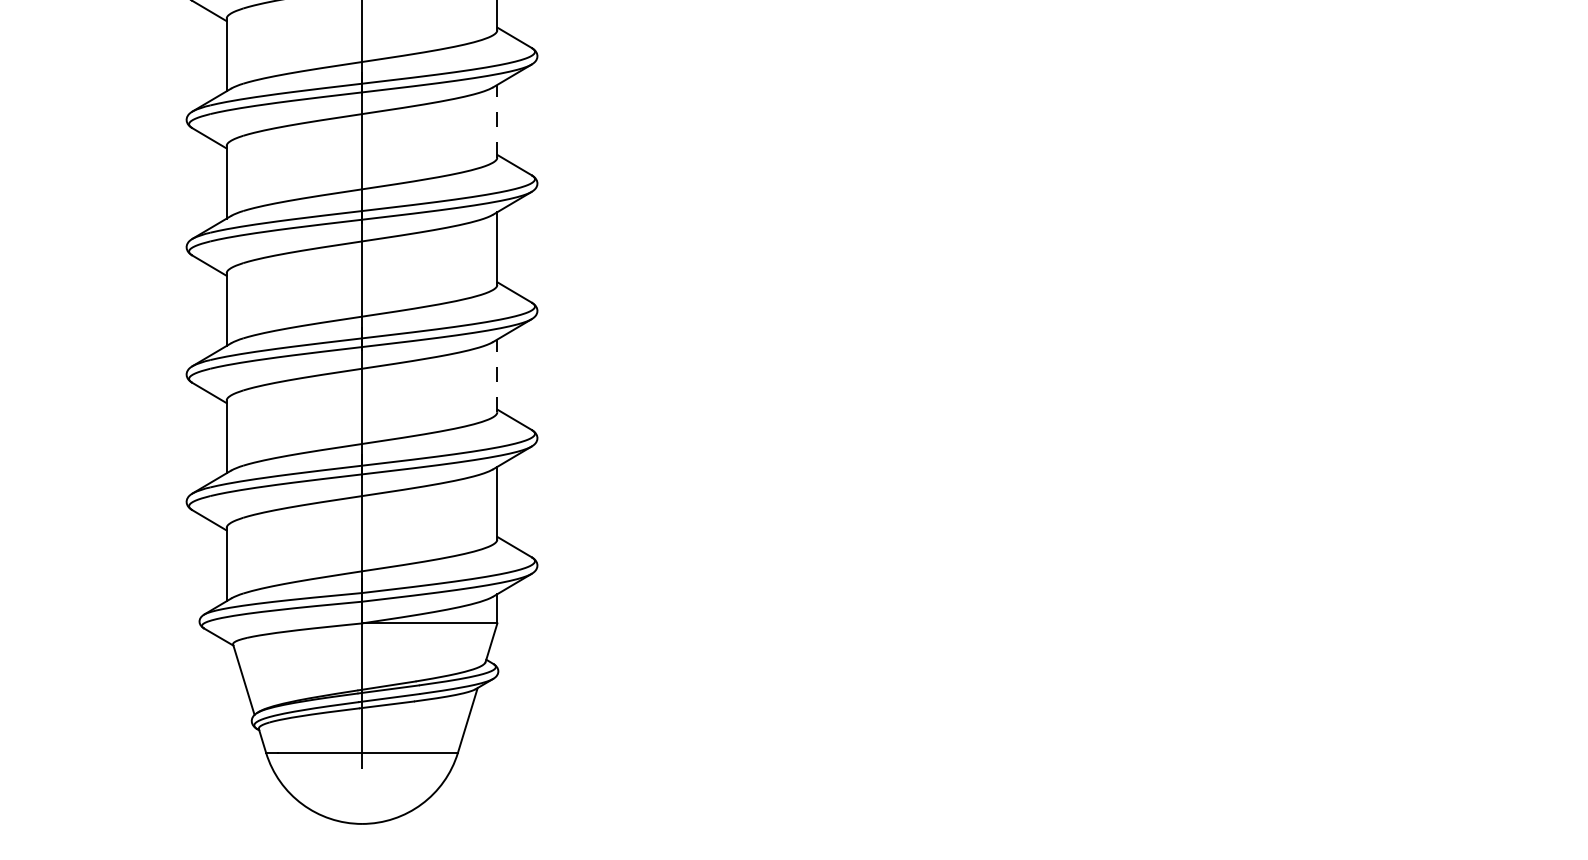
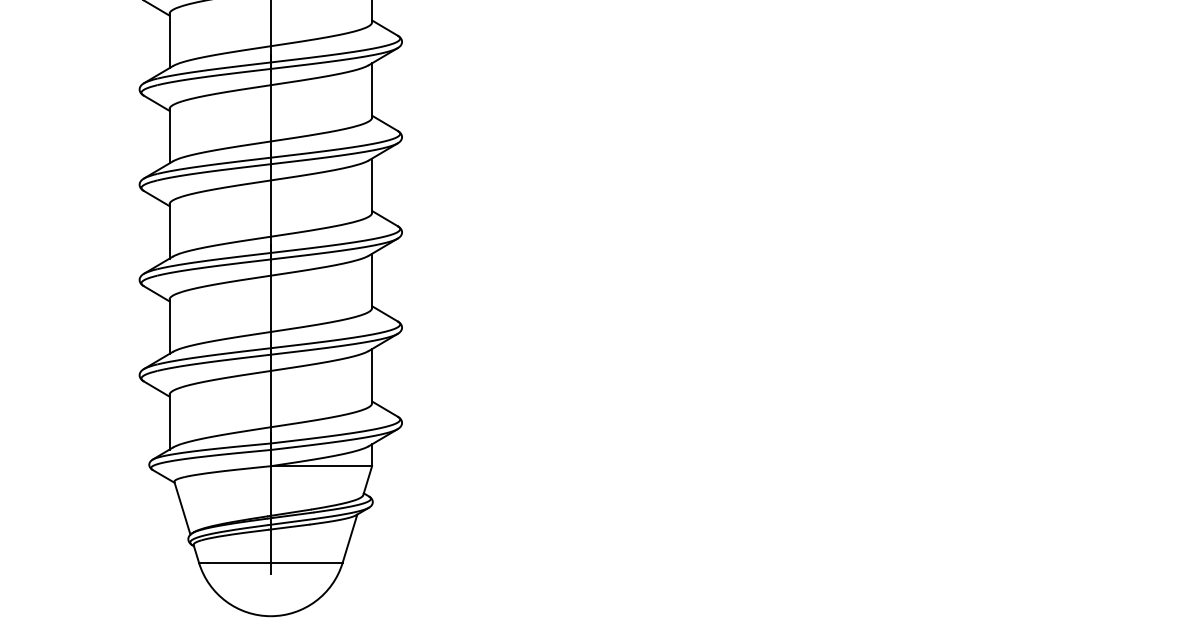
line: (497, 120) -> (372, 89), dashed -> solid
line: (497, 375) -> (372, 280), dashed -> solid

